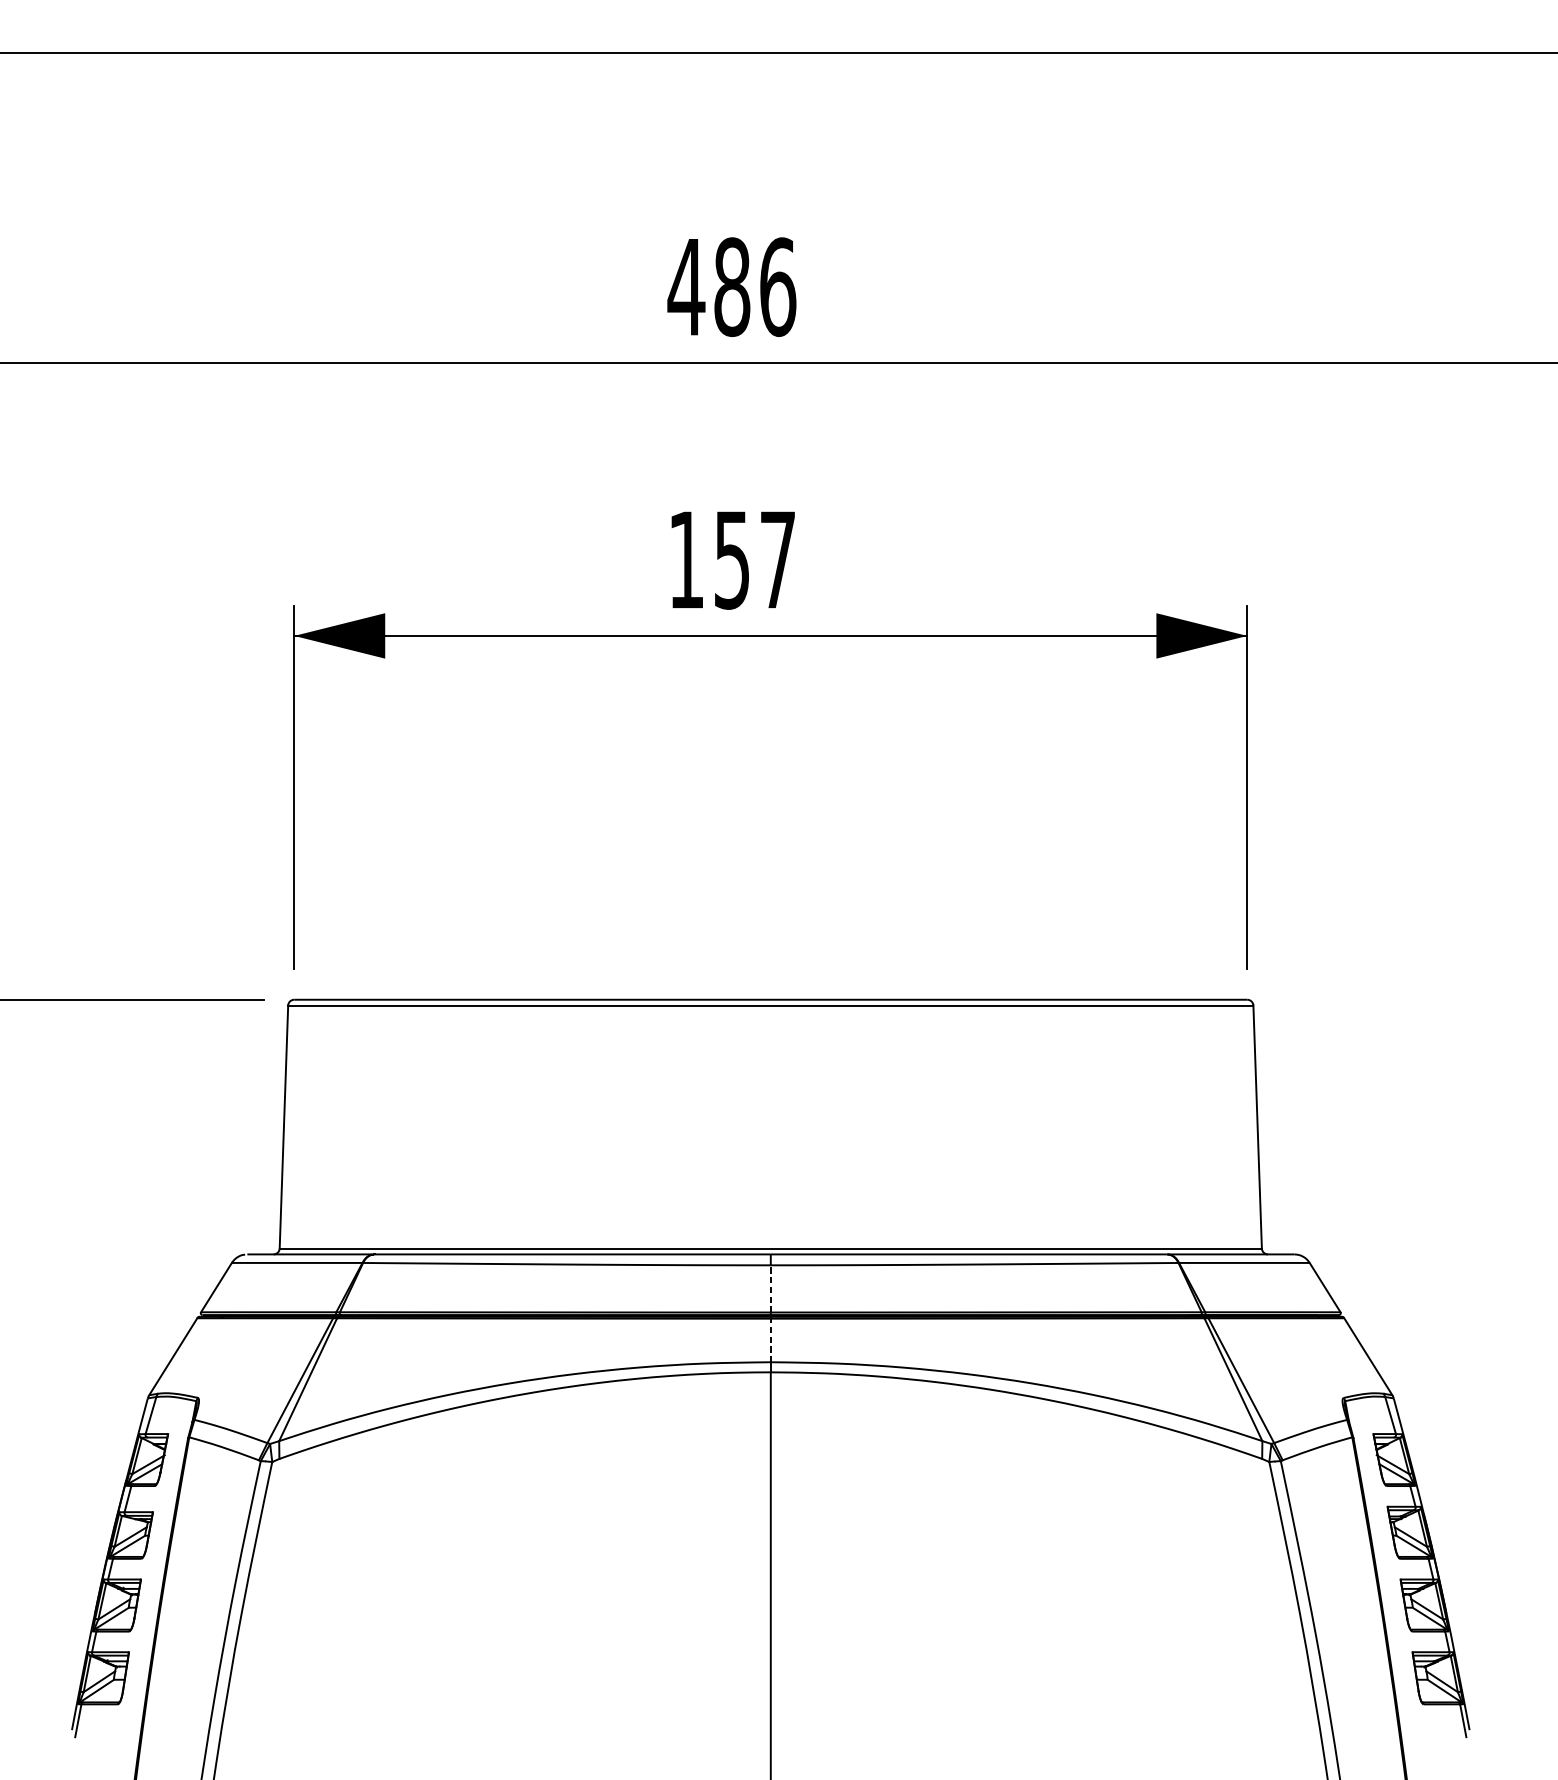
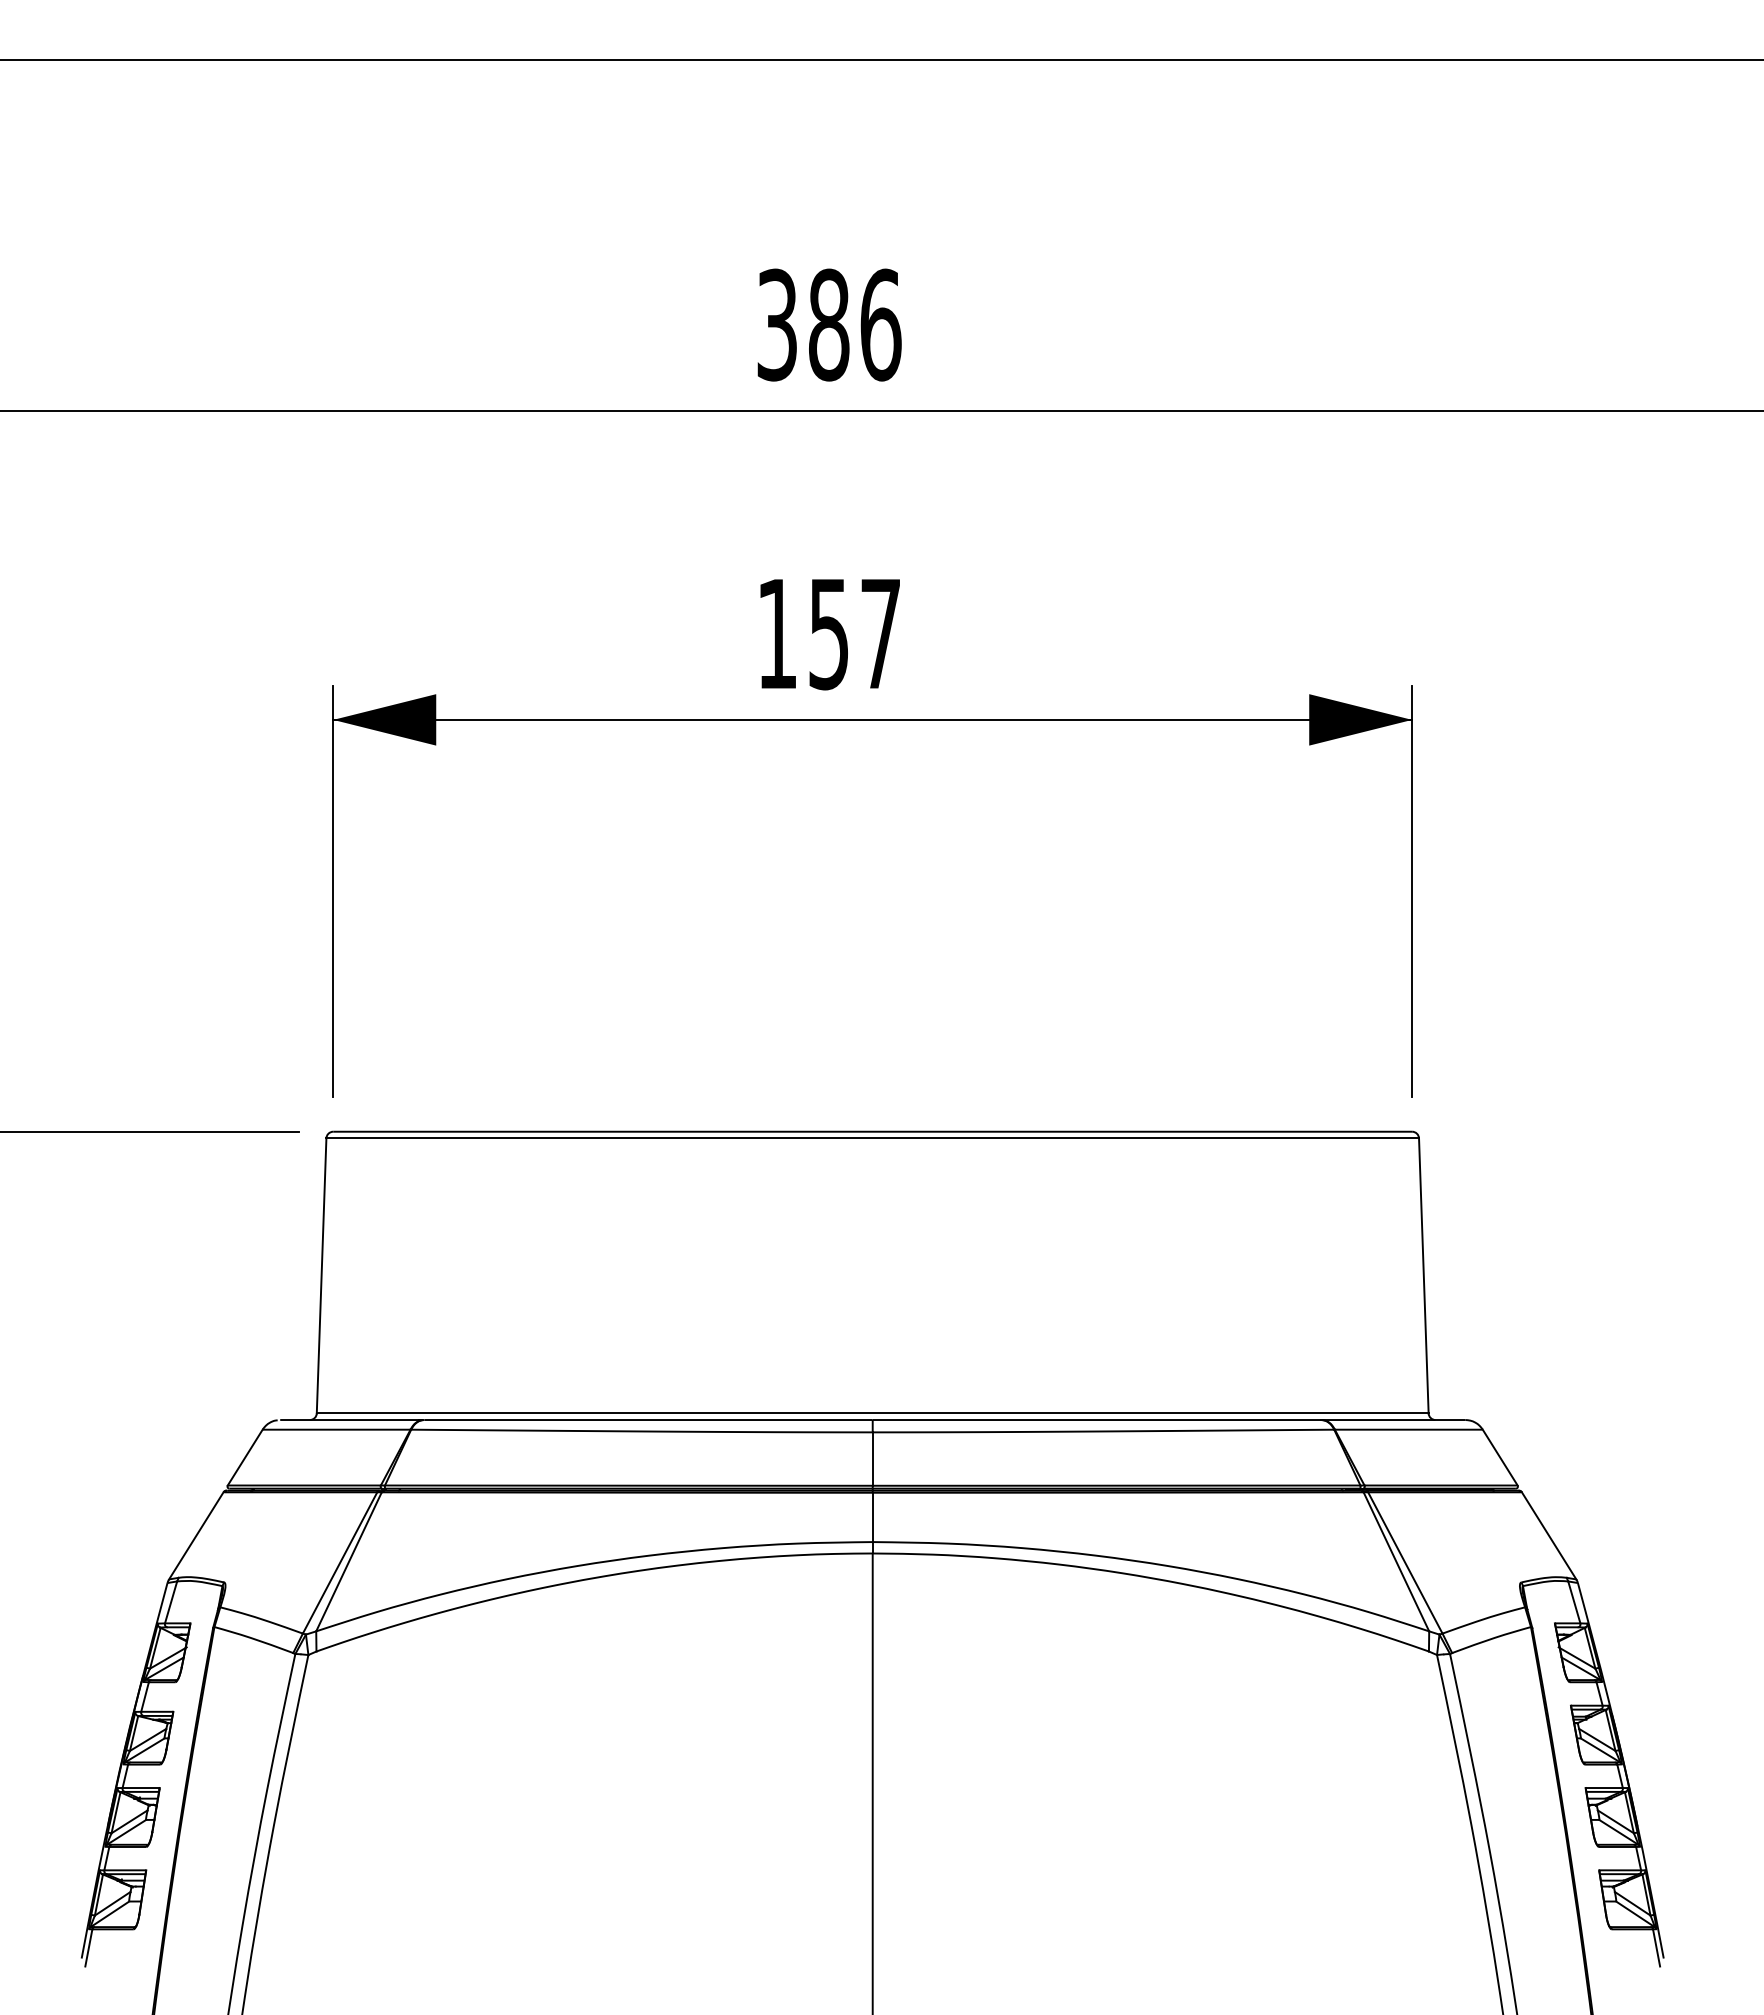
text: (685, 286) -> (776, 324), 486 -> 386
line: (770, 1289) -> (872, 1459), dashed -> solid
line: (770, 1340) -> (872, 1517), dashed -> solid

